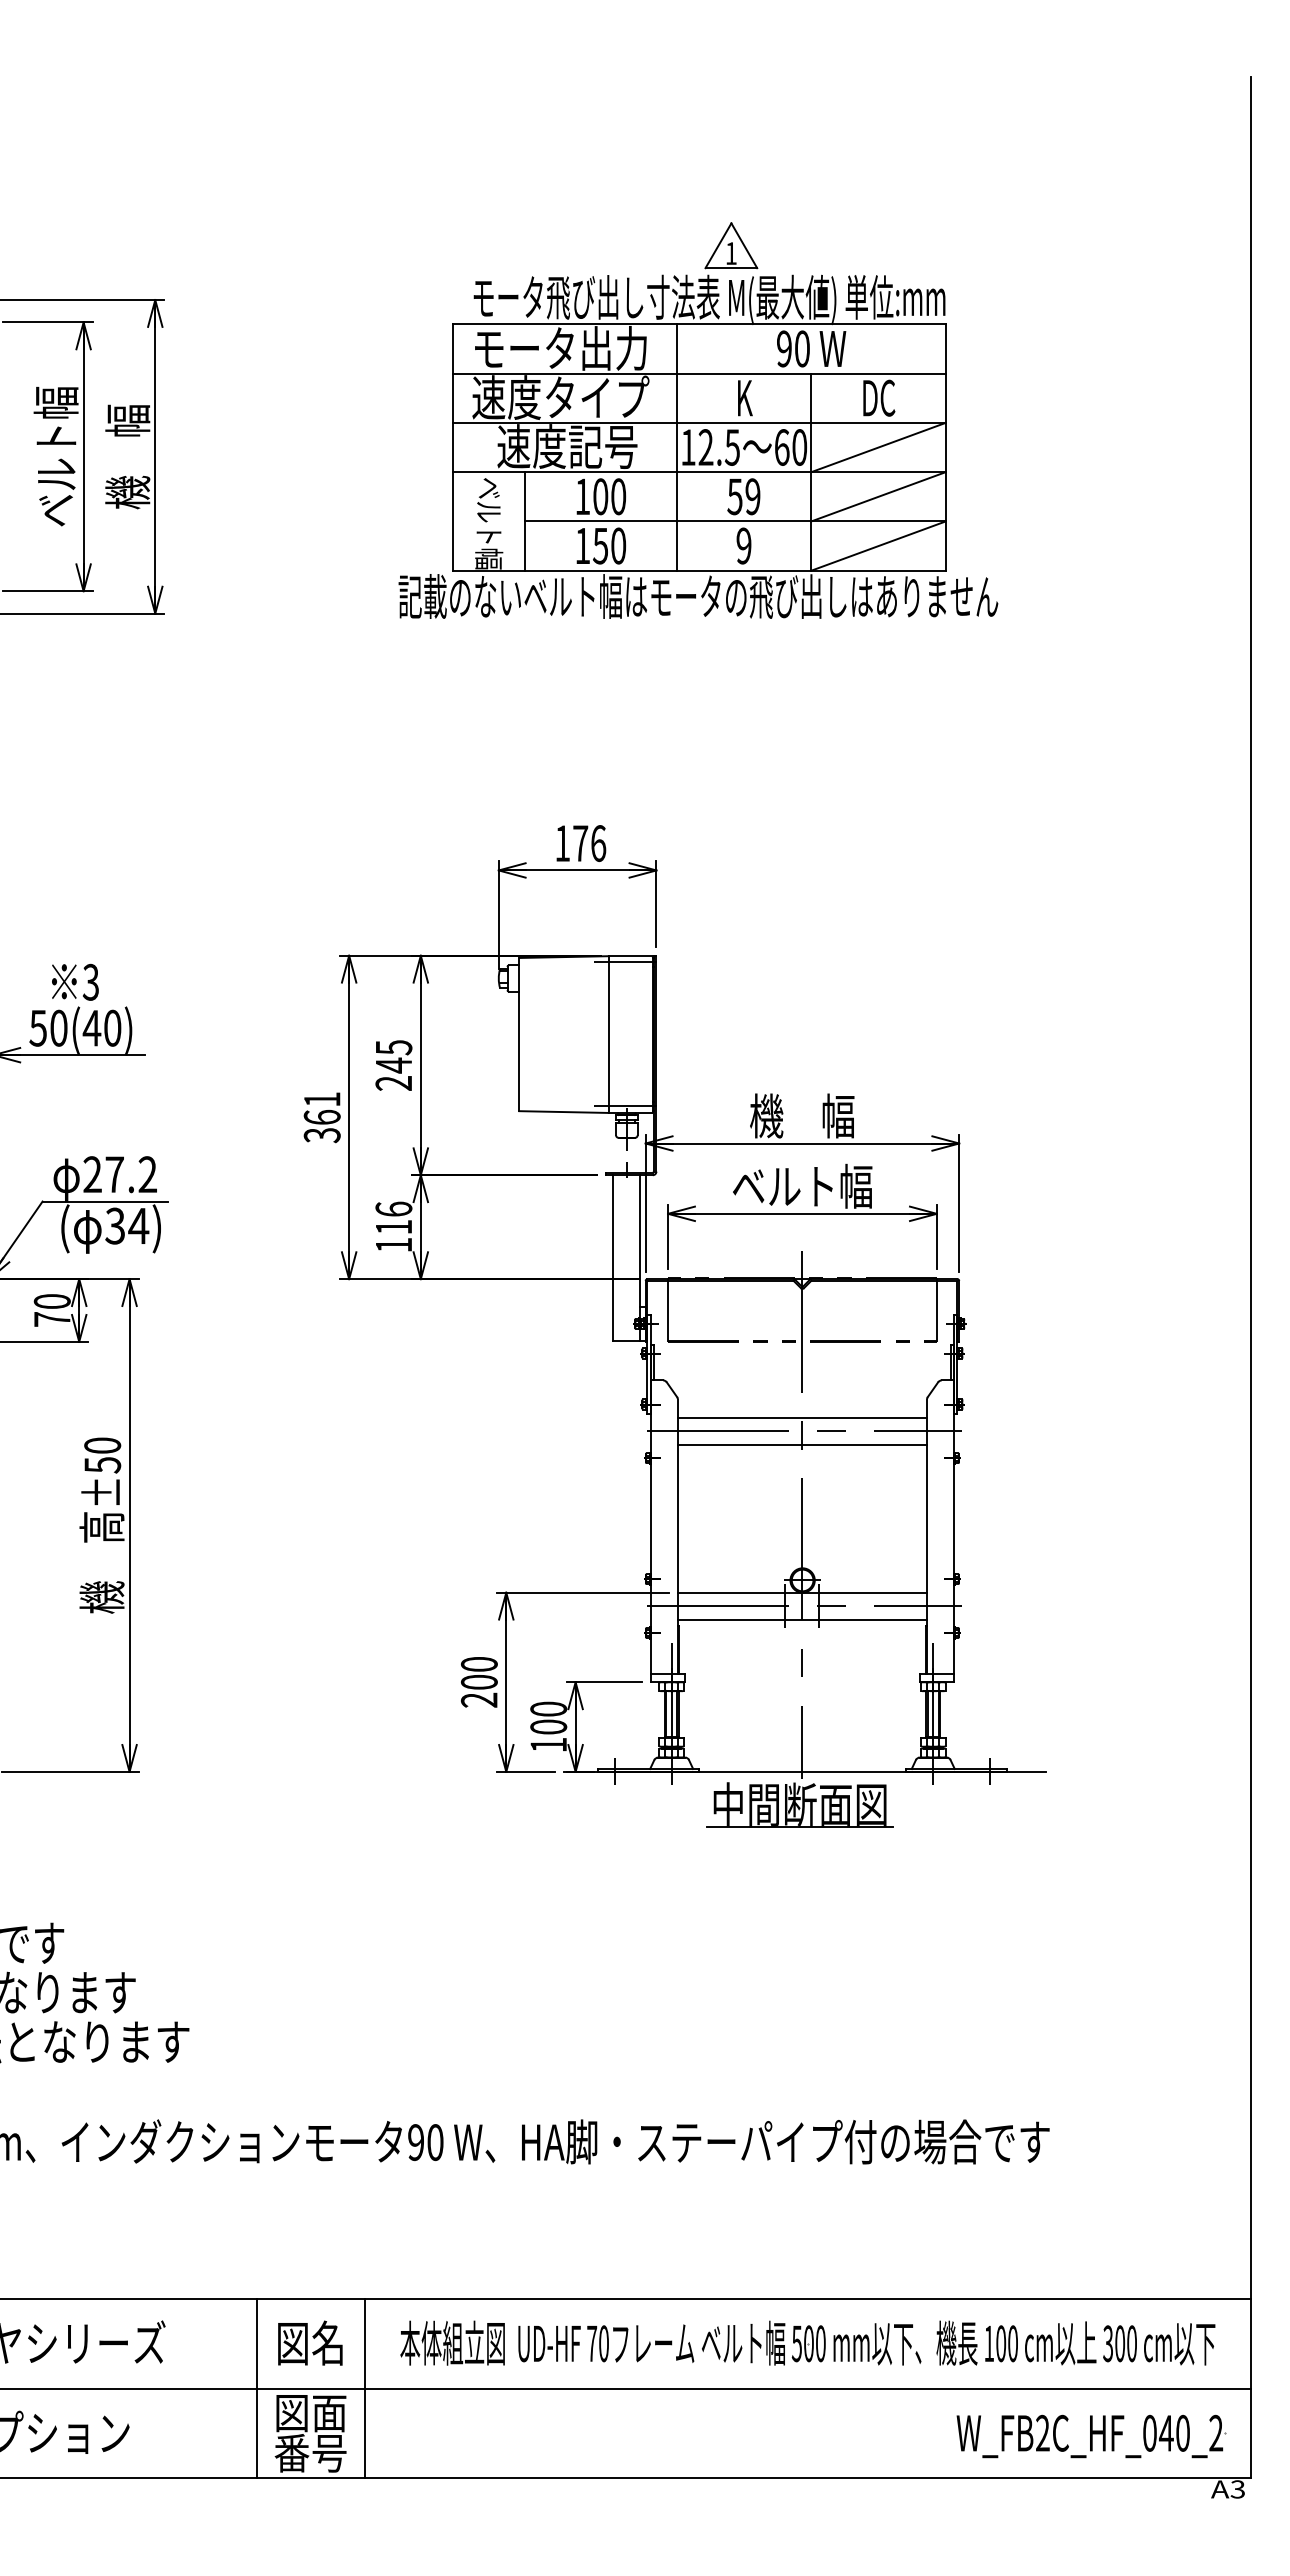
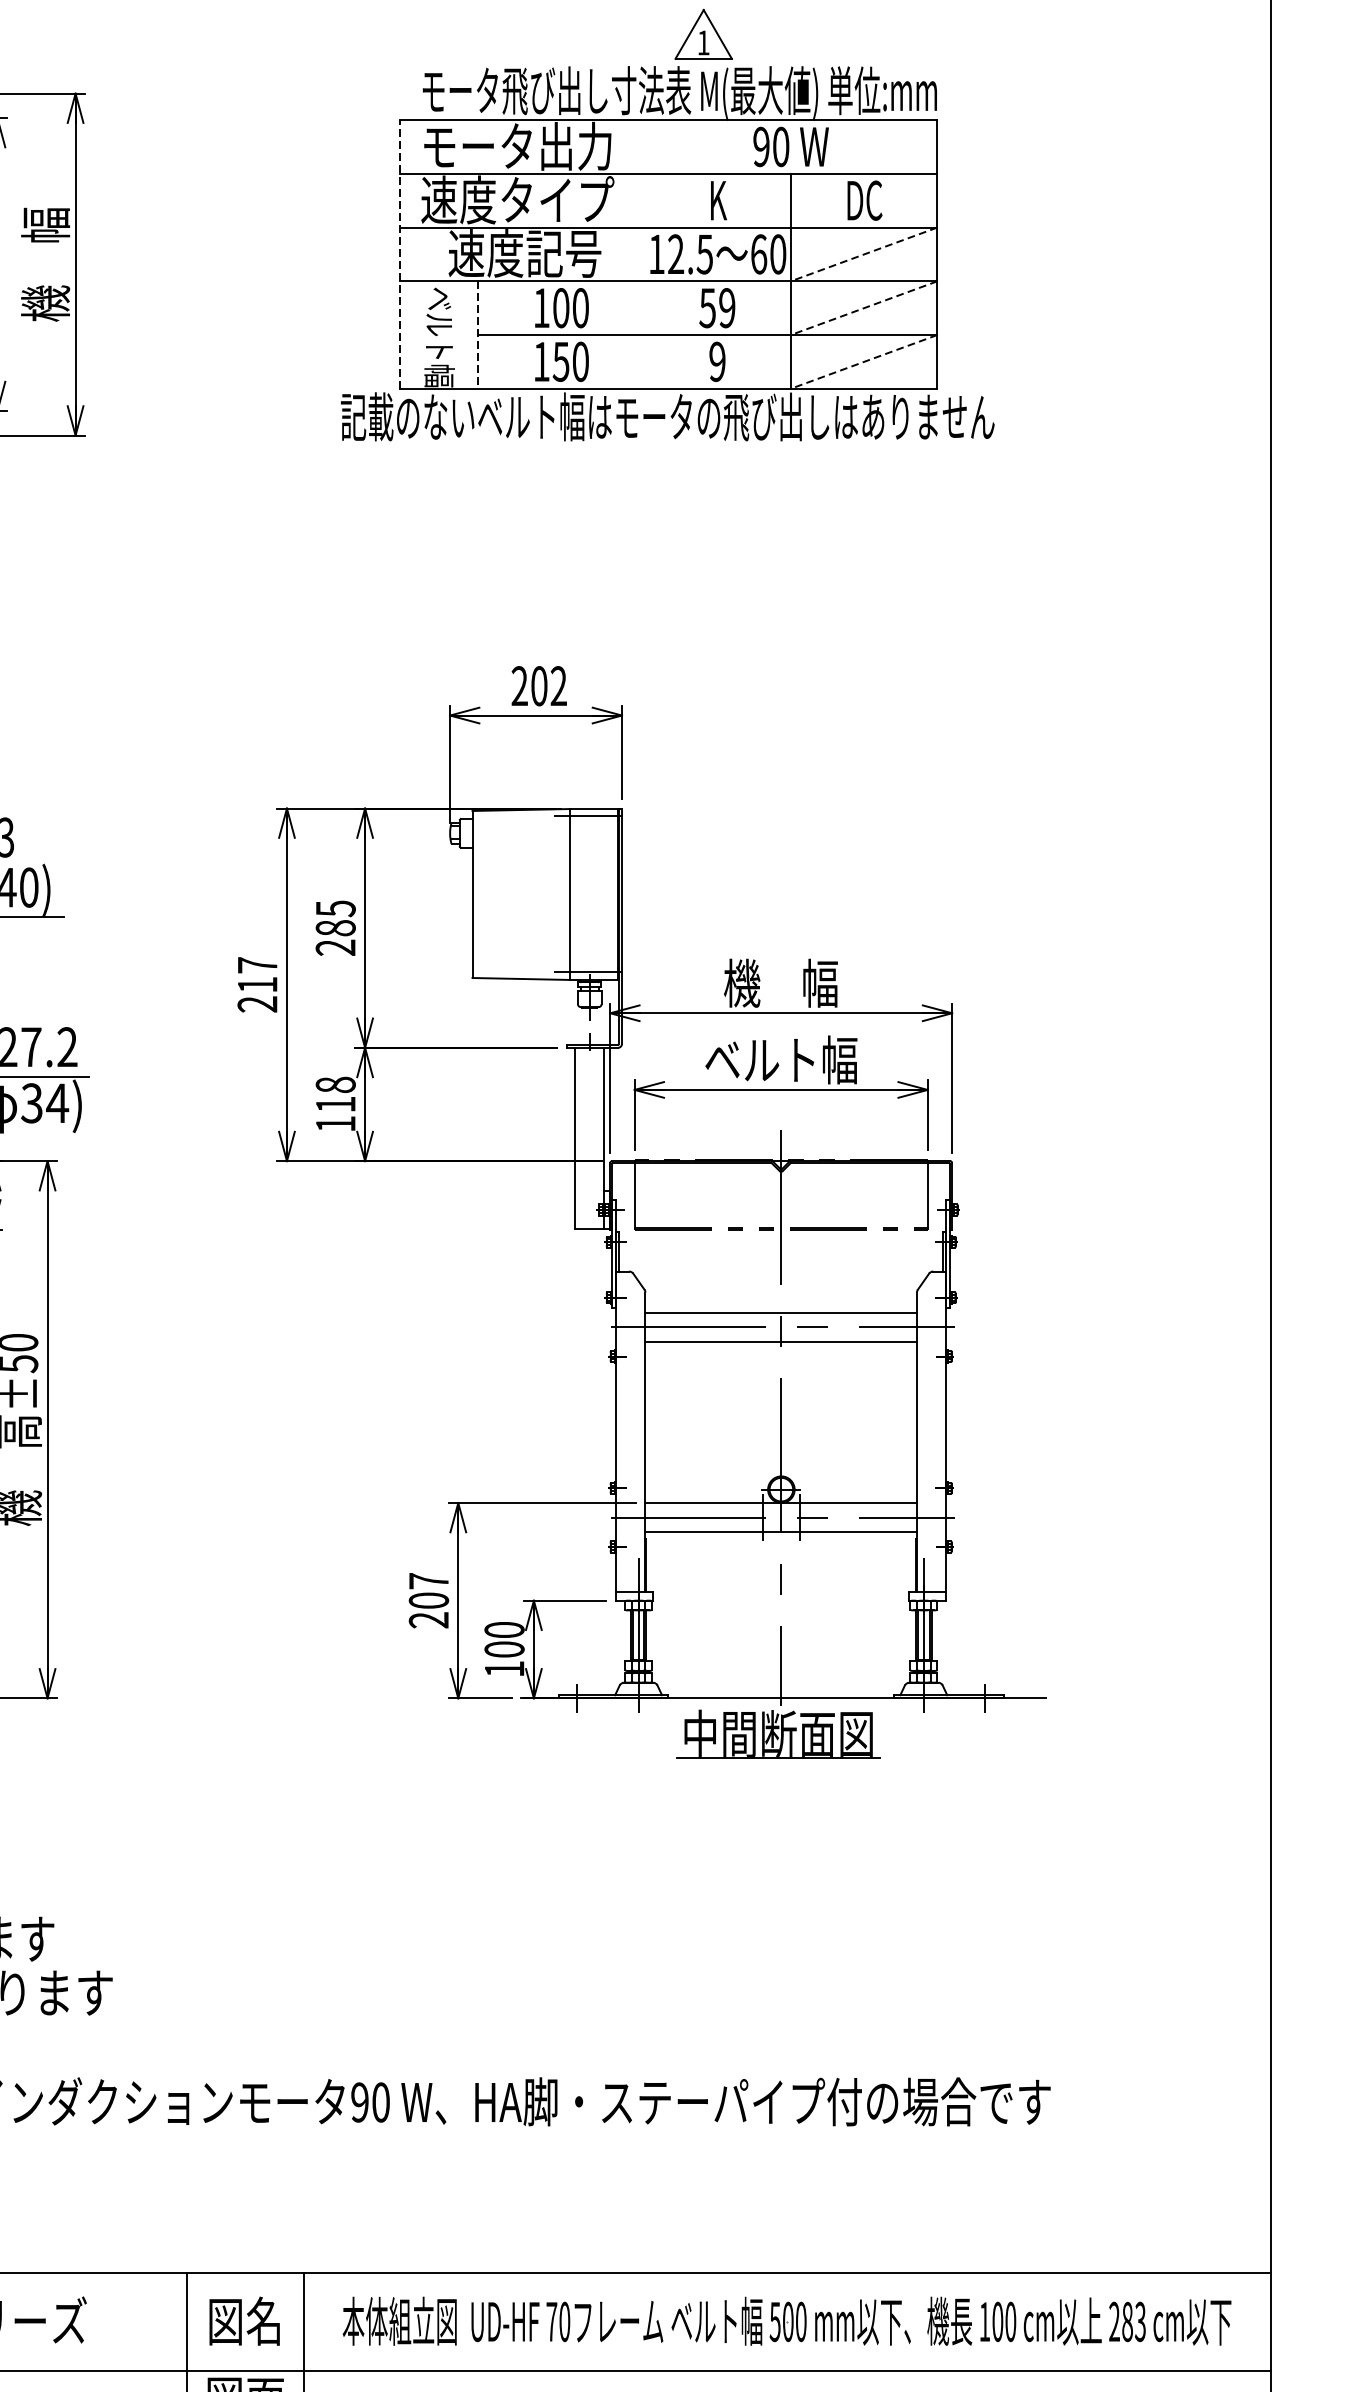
line: (453, 447) -> (400, 254), solid -> dashed
line: (676, 447) -> (643, 254), removed
line: (878, 447) -> (864, 254), solid -> dashed
line: (878, 496) -> (864, 307), solid -> dashed
line: (524, 521) -> (478, 335), solid -> dashed
line: (878, 546) -> (864, 362), solid -> dashed
text: (580, 843) -> (539, 686), 176 -> 202
text: (393, 1065) -> (335, 928), 245 -> 285
text: (321, 1117) -> (256, 984), 361 -> 217
text: (393, 1208) -> (335, 1084), 116 -> 118
text: (478, 1664) -> (427, 1581), 200 -> 207
text: (1119, 2343) -> (1126, 2321), 300 -> 283

